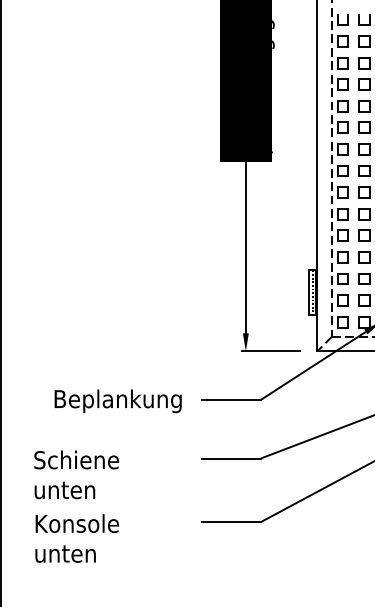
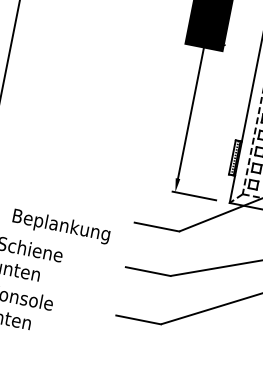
text: (117, 401) -> (60, 226), moved

